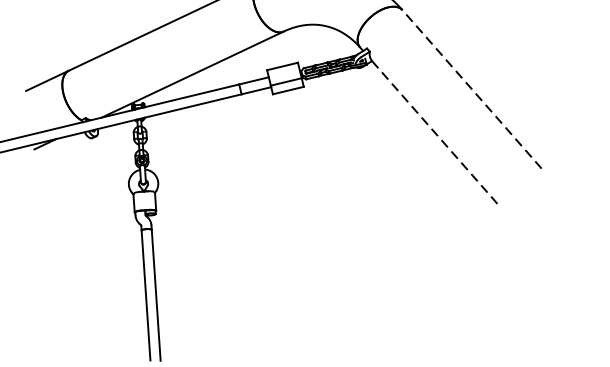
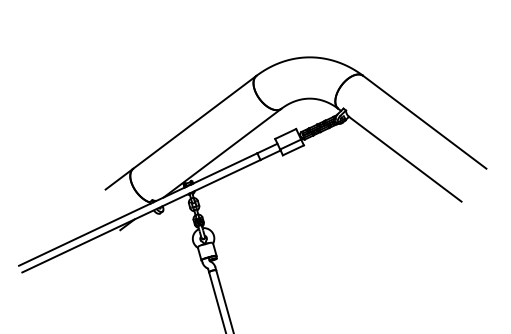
line: (471, 88) -> (424, 121), dashed -> solid
line: (435, 133) -> (405, 159), dashed -> solid

